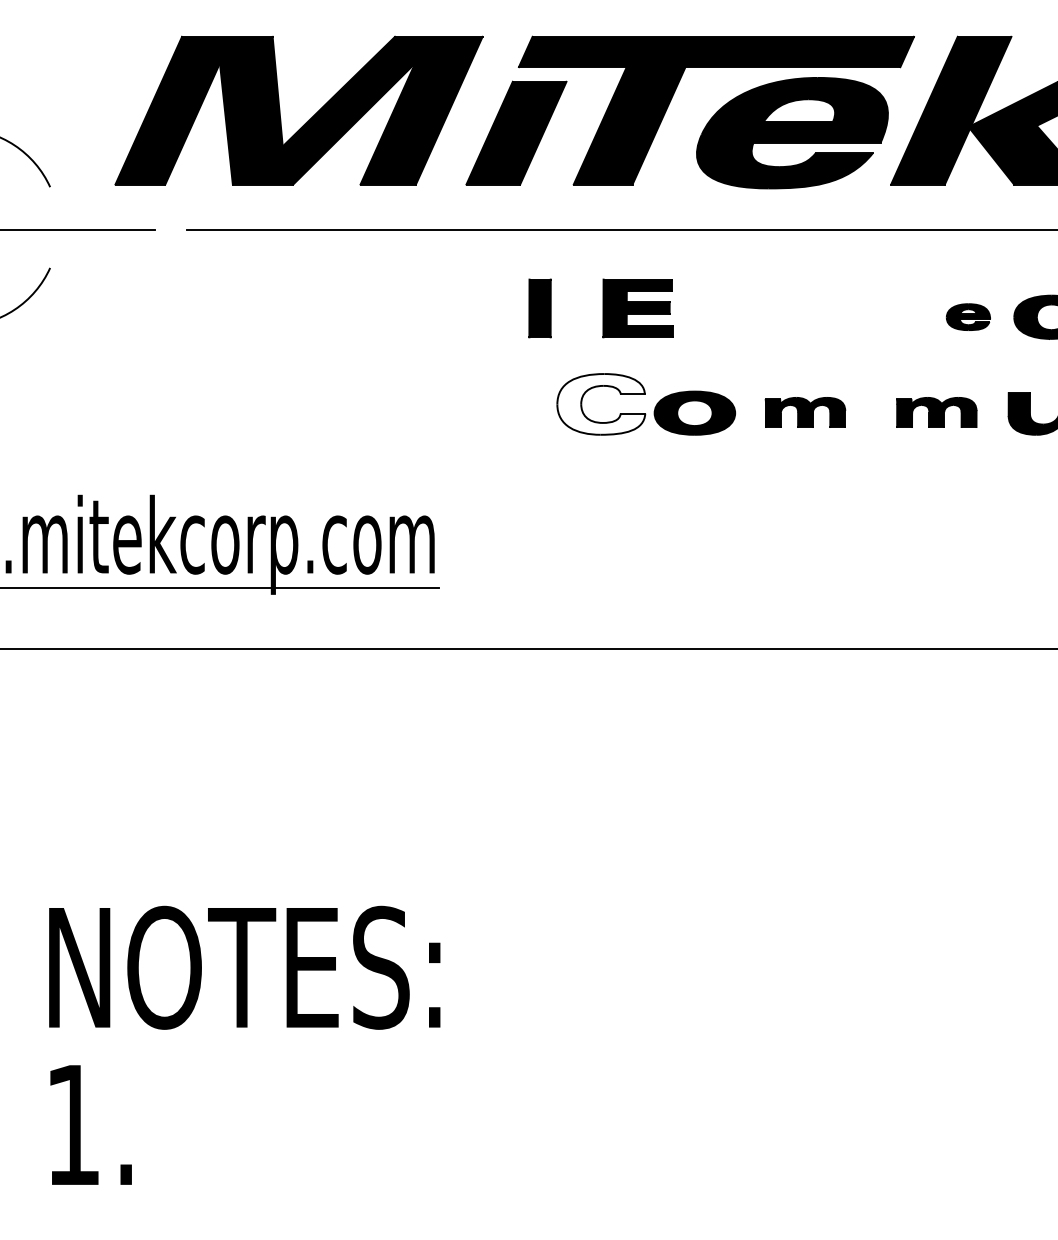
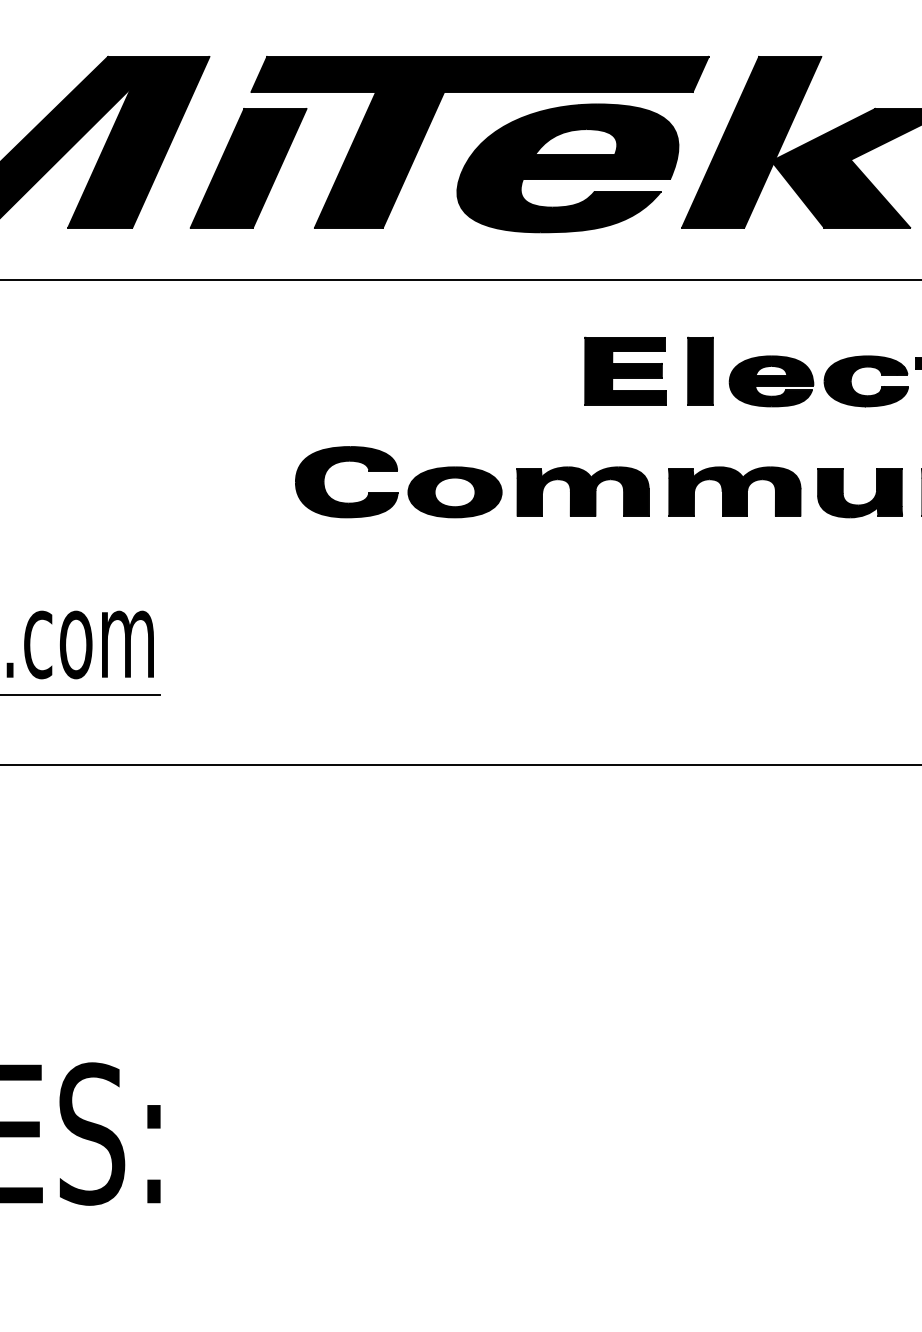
part: (539, 308) -> (699, 371), moved
part: (637, 308) -> (624, 371), moved
part: (968, 316) -> (771, 380), size x1.67
fill: (601, 404) -> (346, 482), added
part: (805, 412) -> (583, 491), size x1.43
part: (936, 412) -> (734, 491), size x1.43

